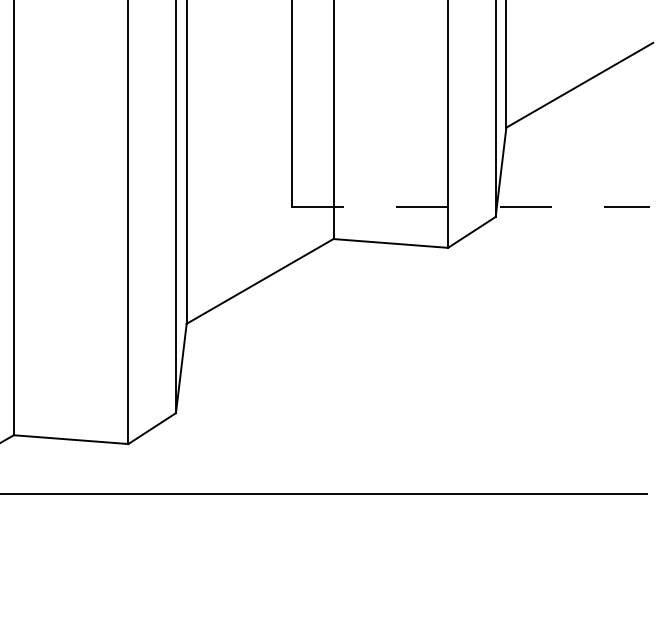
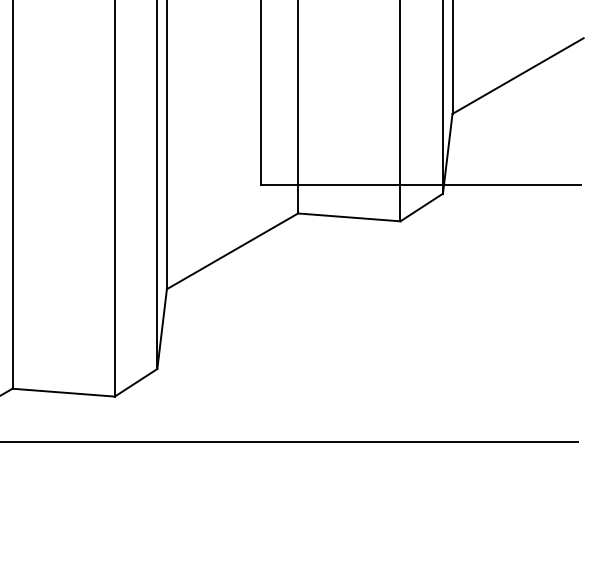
line: (471, 206) -> (421, 184), dashed -> solid

